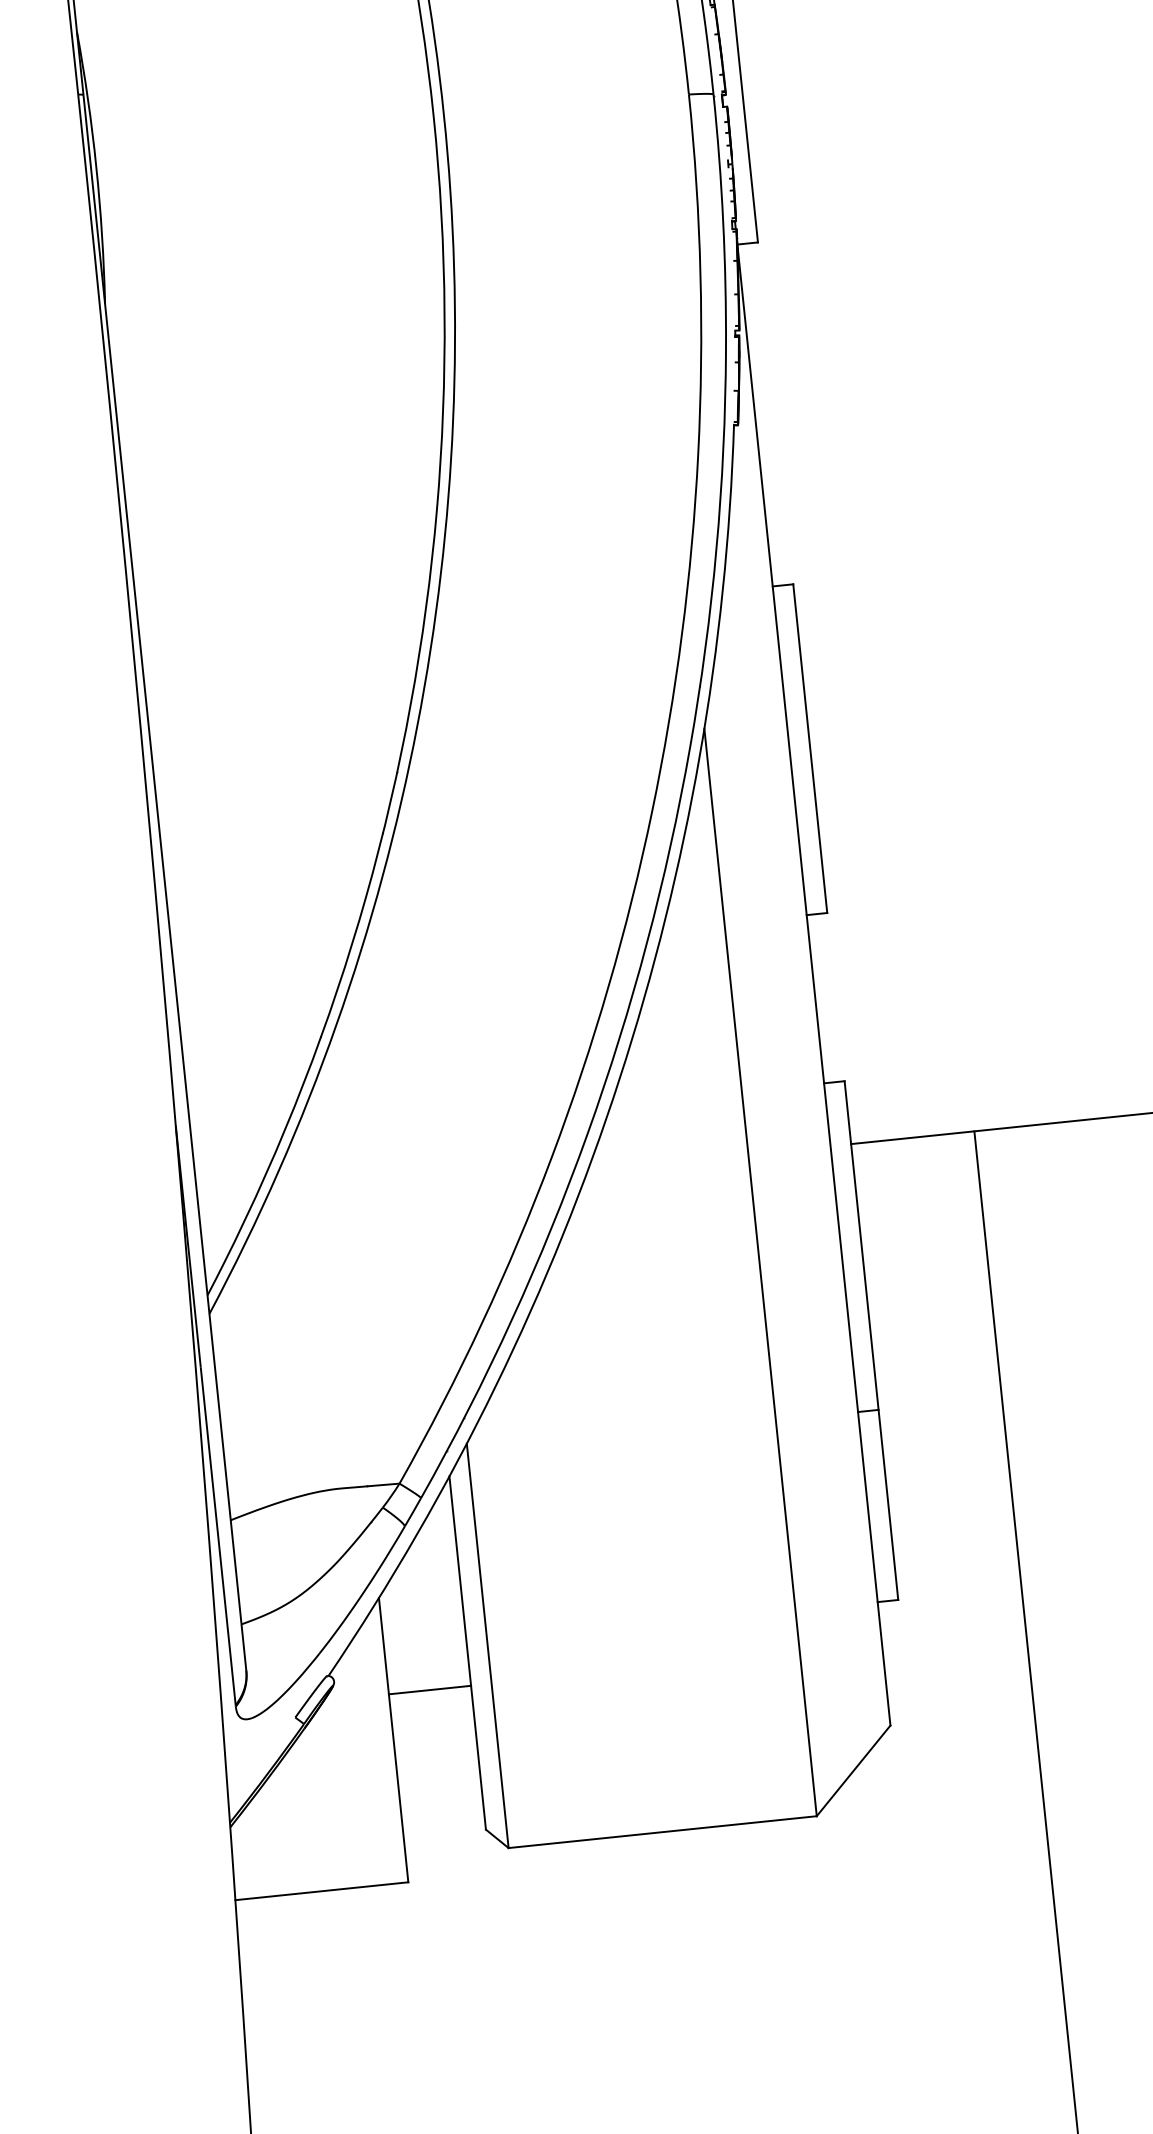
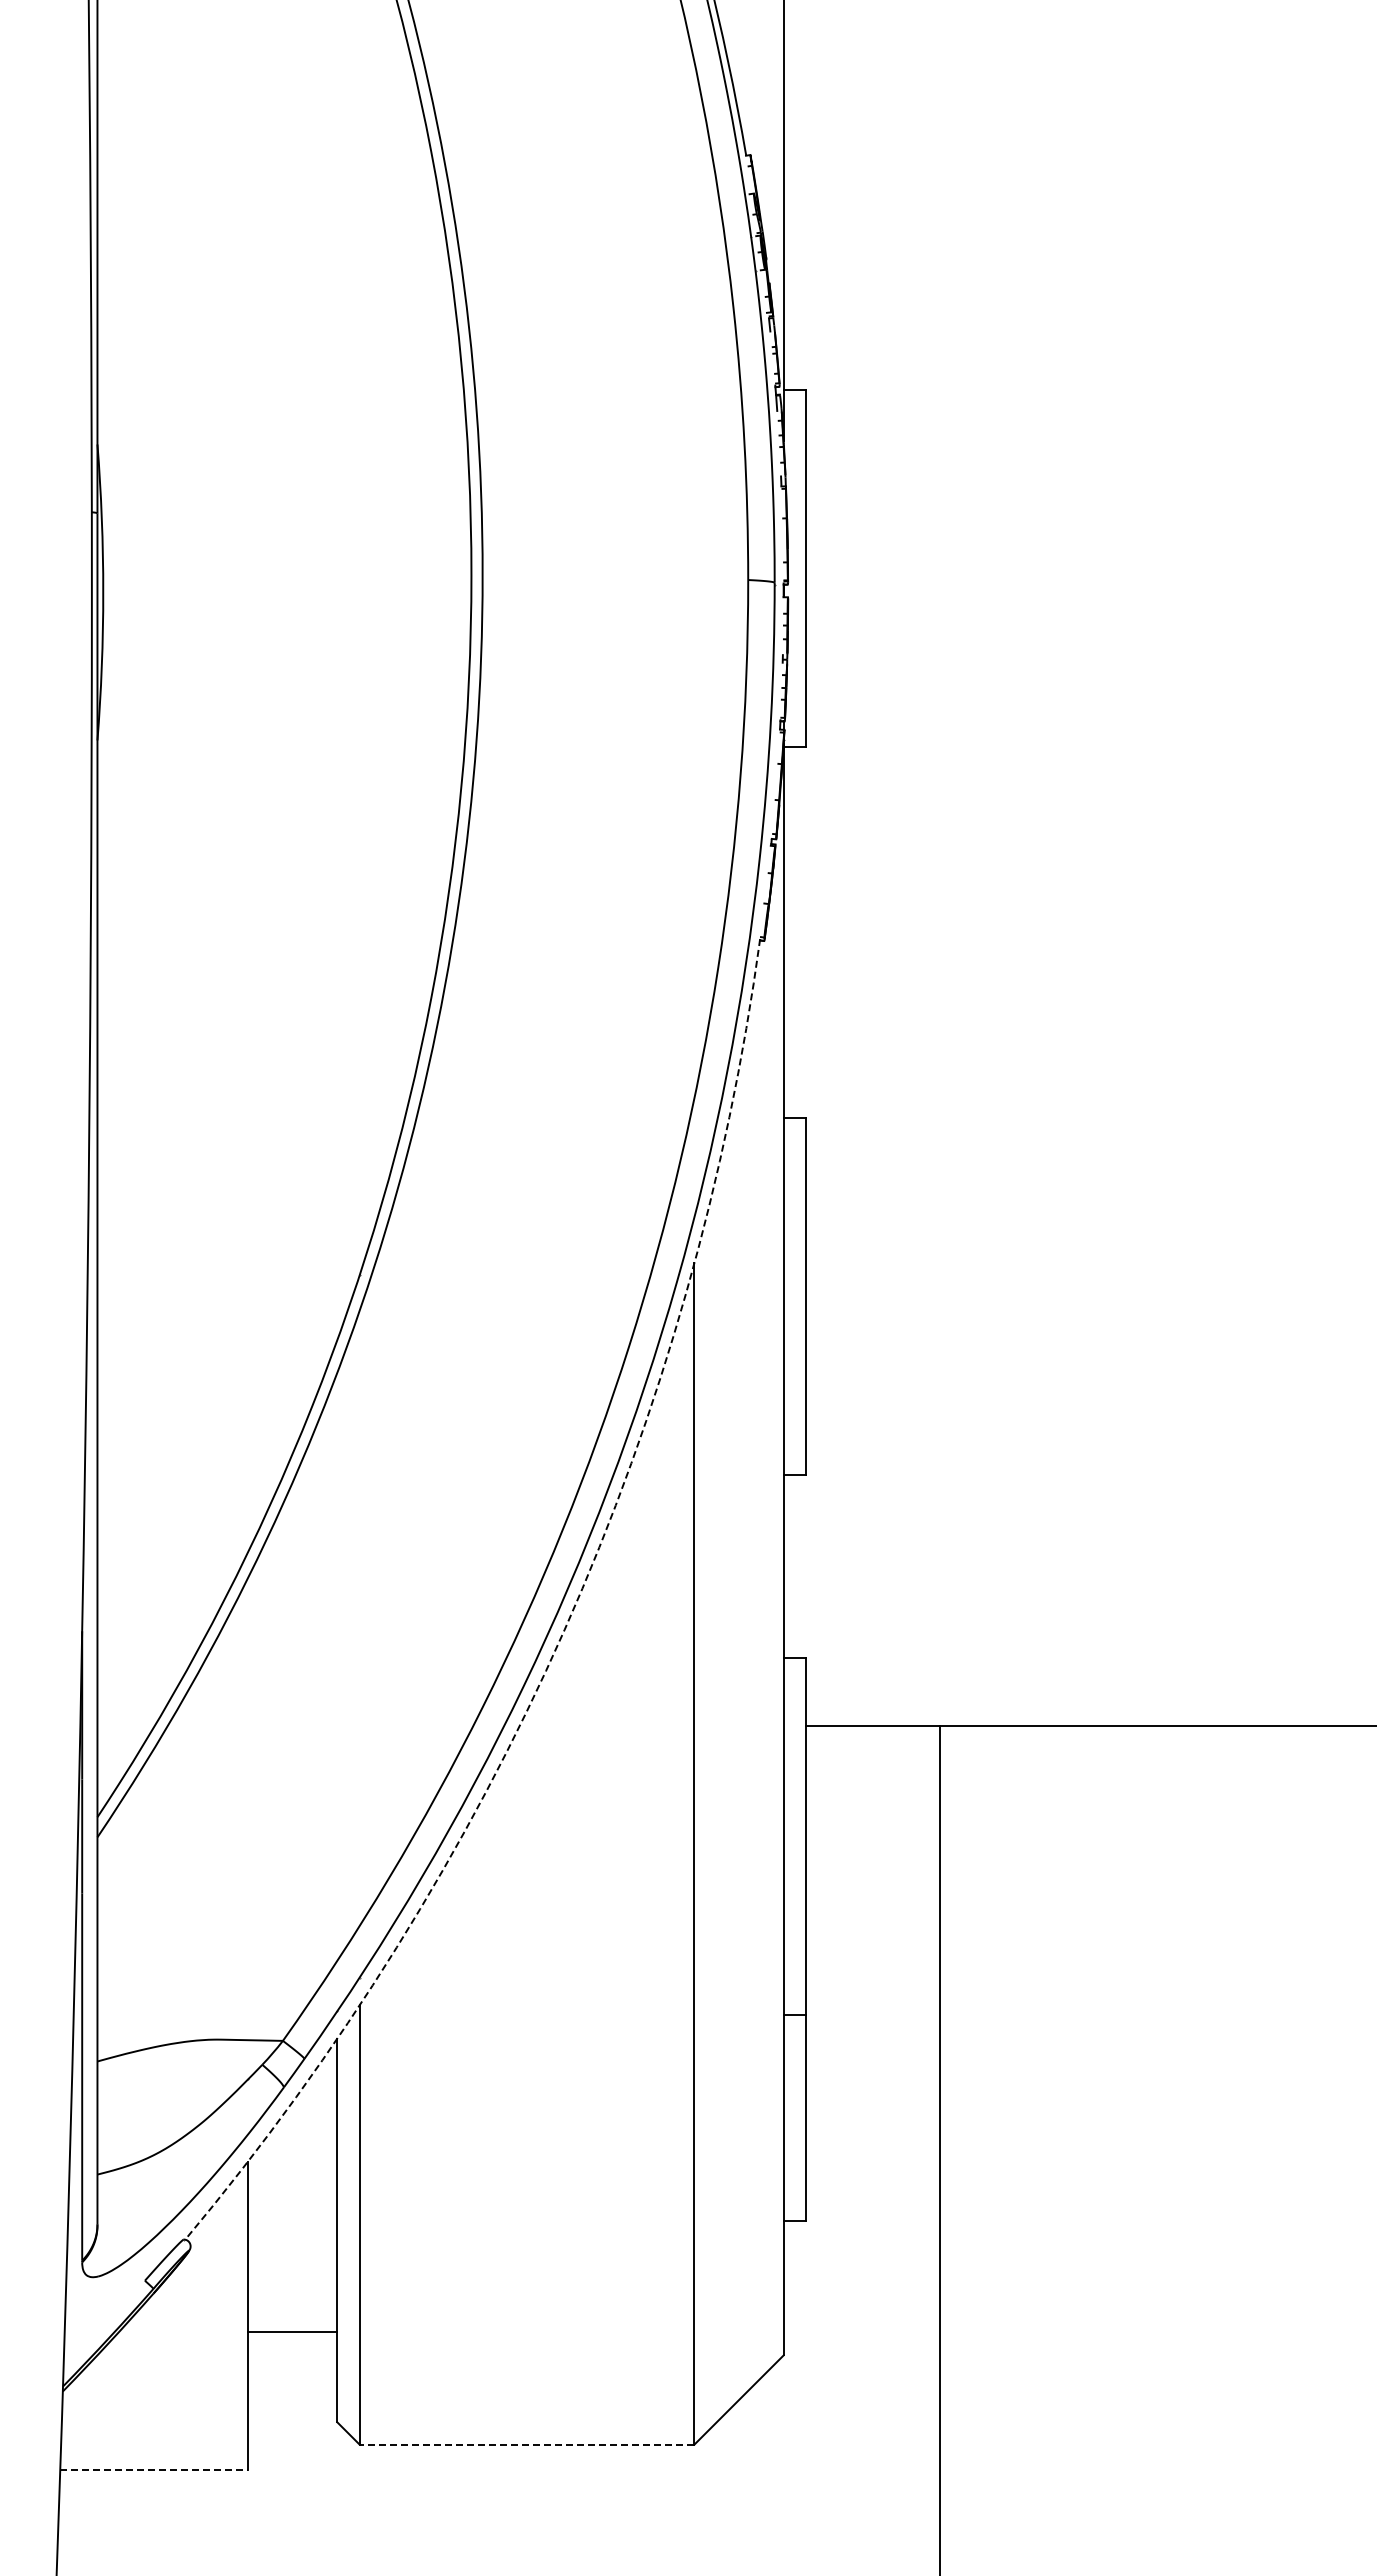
arc: (619, 1078) -> (564, 1629), solid -> dashed
line: (429, 1690) -> (292, 2332), moved
line: (662, 1832) -> (526, 2444), solid -> dashed
line: (322, 1891) -> (154, 2470), solid -> dashed

